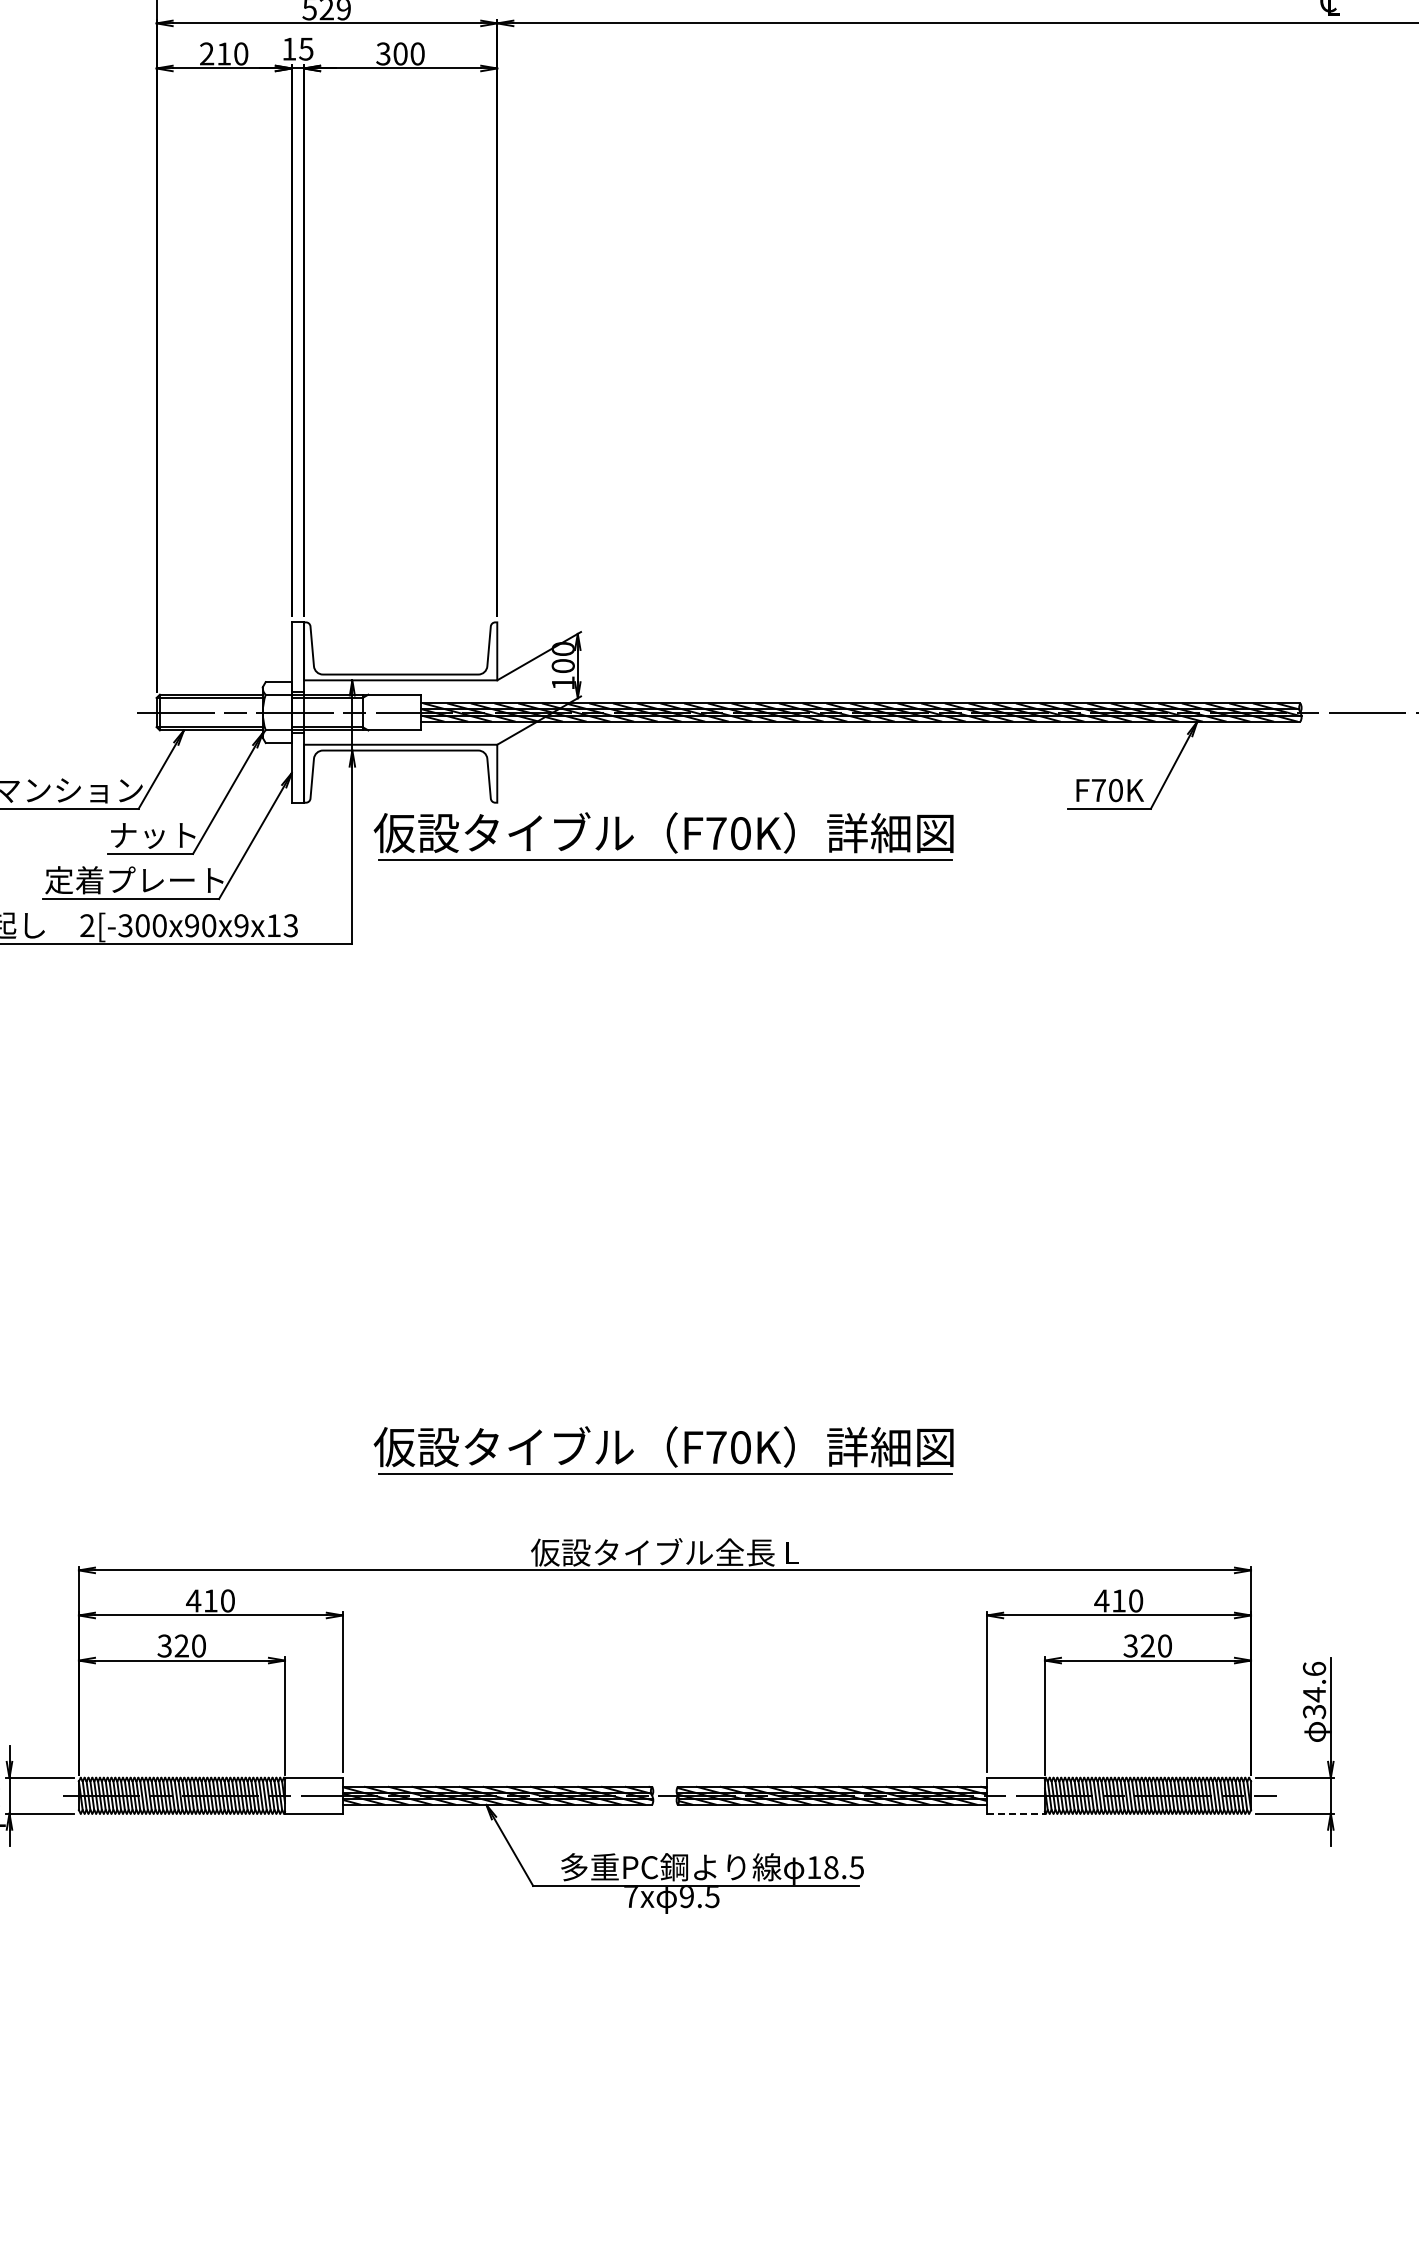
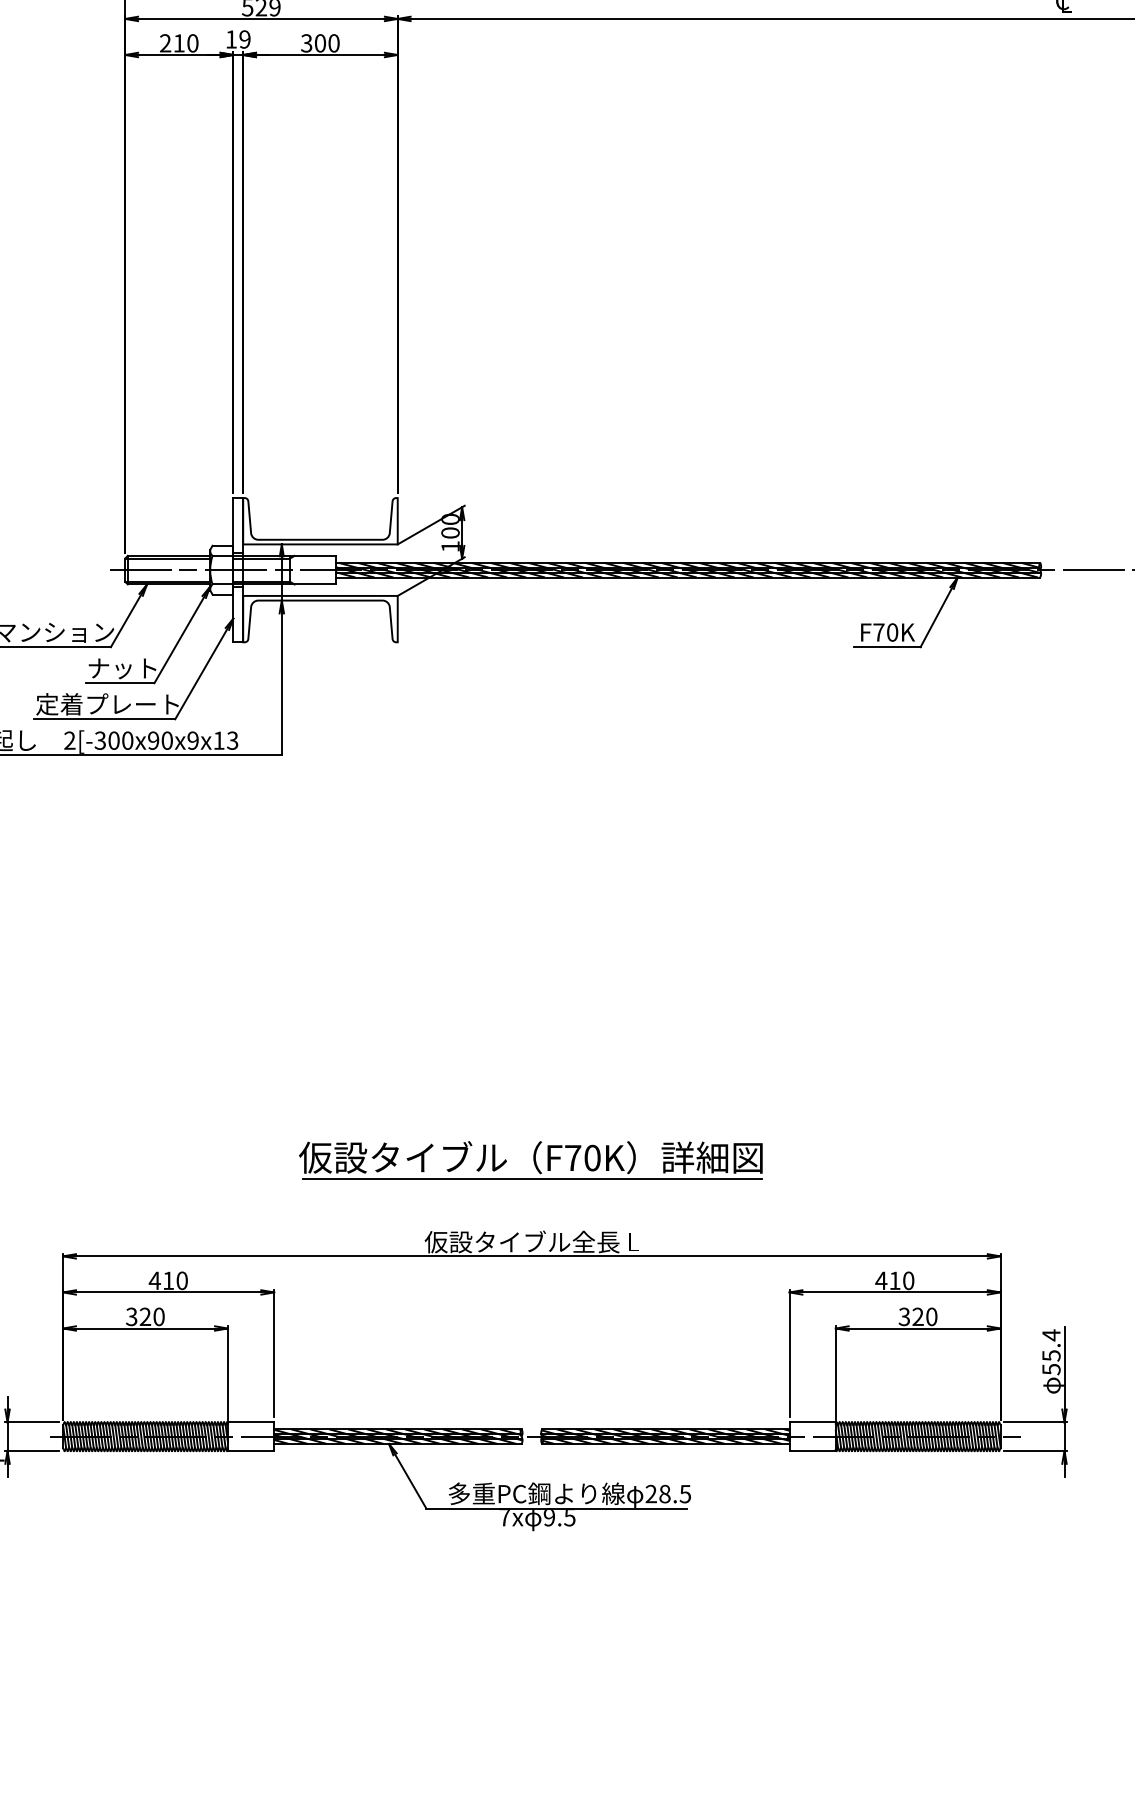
text: (306, 48) -> (245, 39), 15 -> 19
part: (663, 836) -> (530, 669), removed
text: (1314, 1689) -> (1051, 1351), 34.6 -> 55.4
line: (1016, 1813) -> (813, 1450), dashed -> solid
text: (814, 1867) -> (651, 1494), 18.5 -> 28.5

